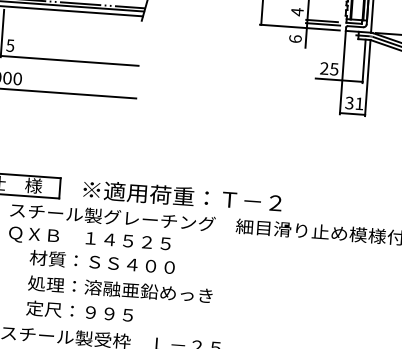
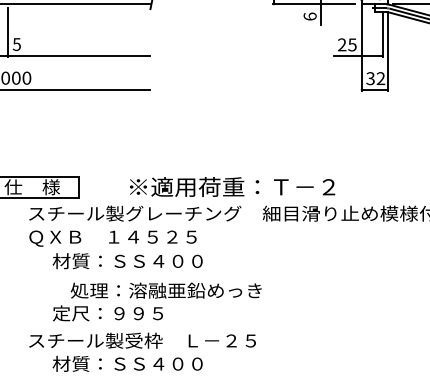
text: (359, 103) -> (380, 78), 31 -> 32
text: (182, 195) -> (232, 186), moved
text: (119, 289) -> (165, 290), moved

